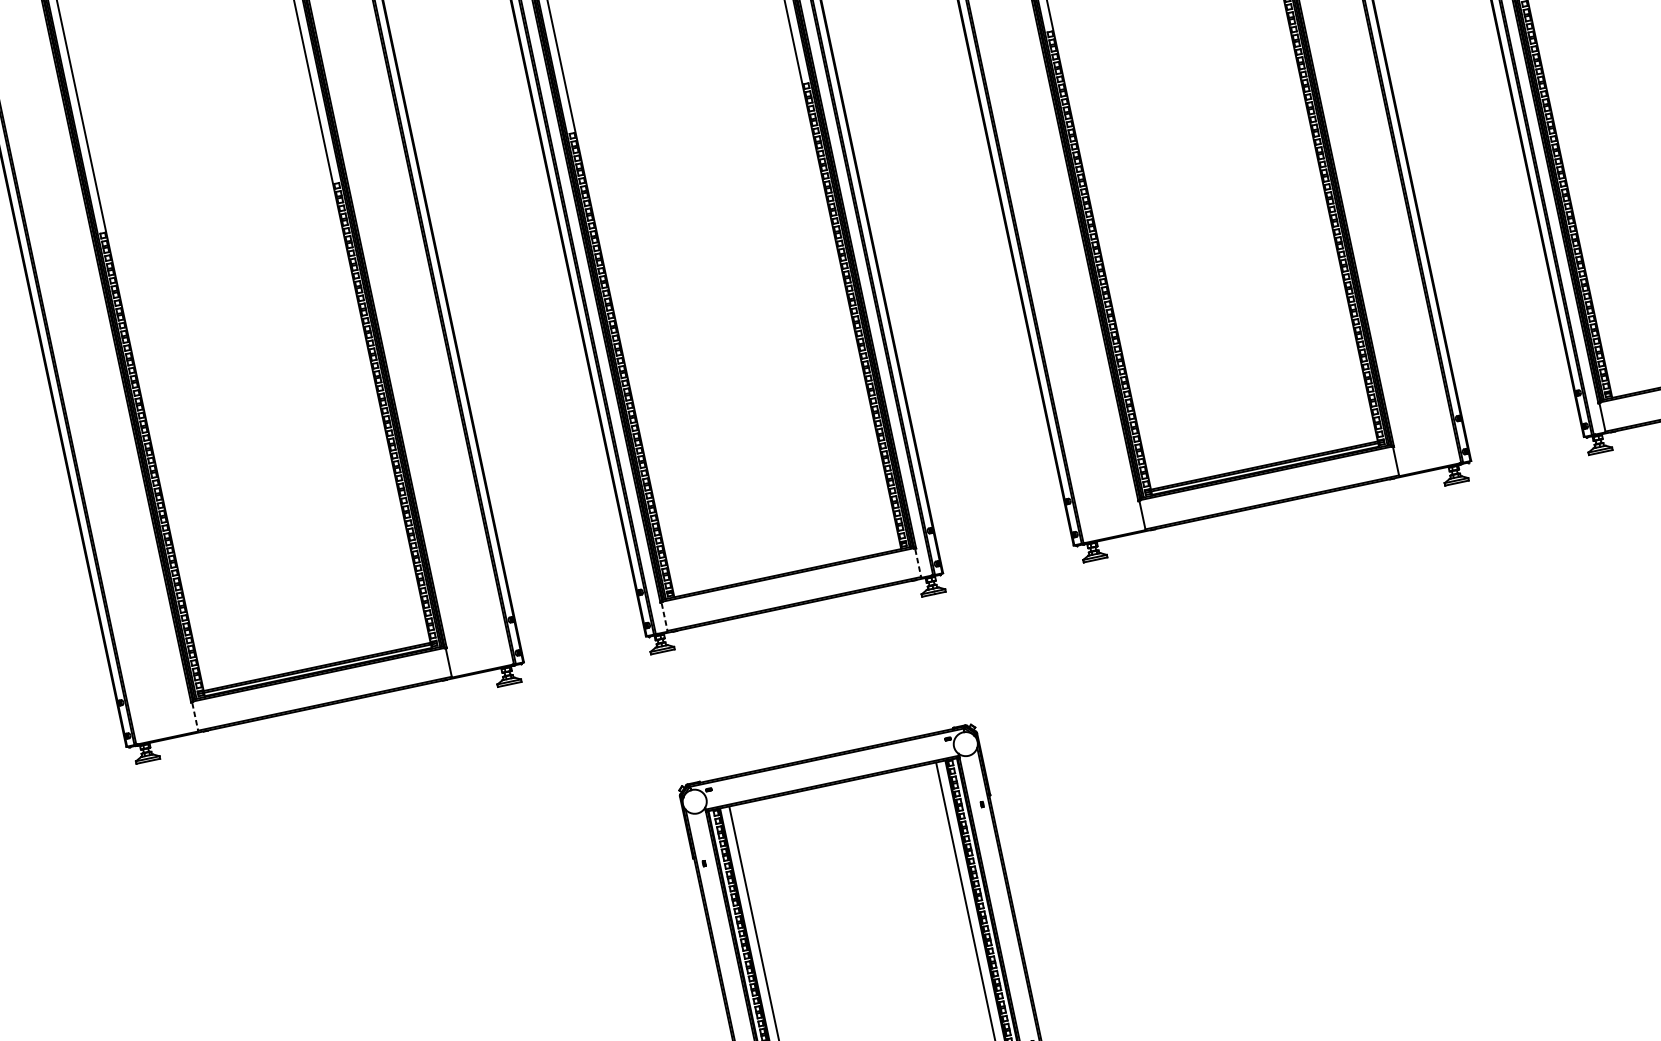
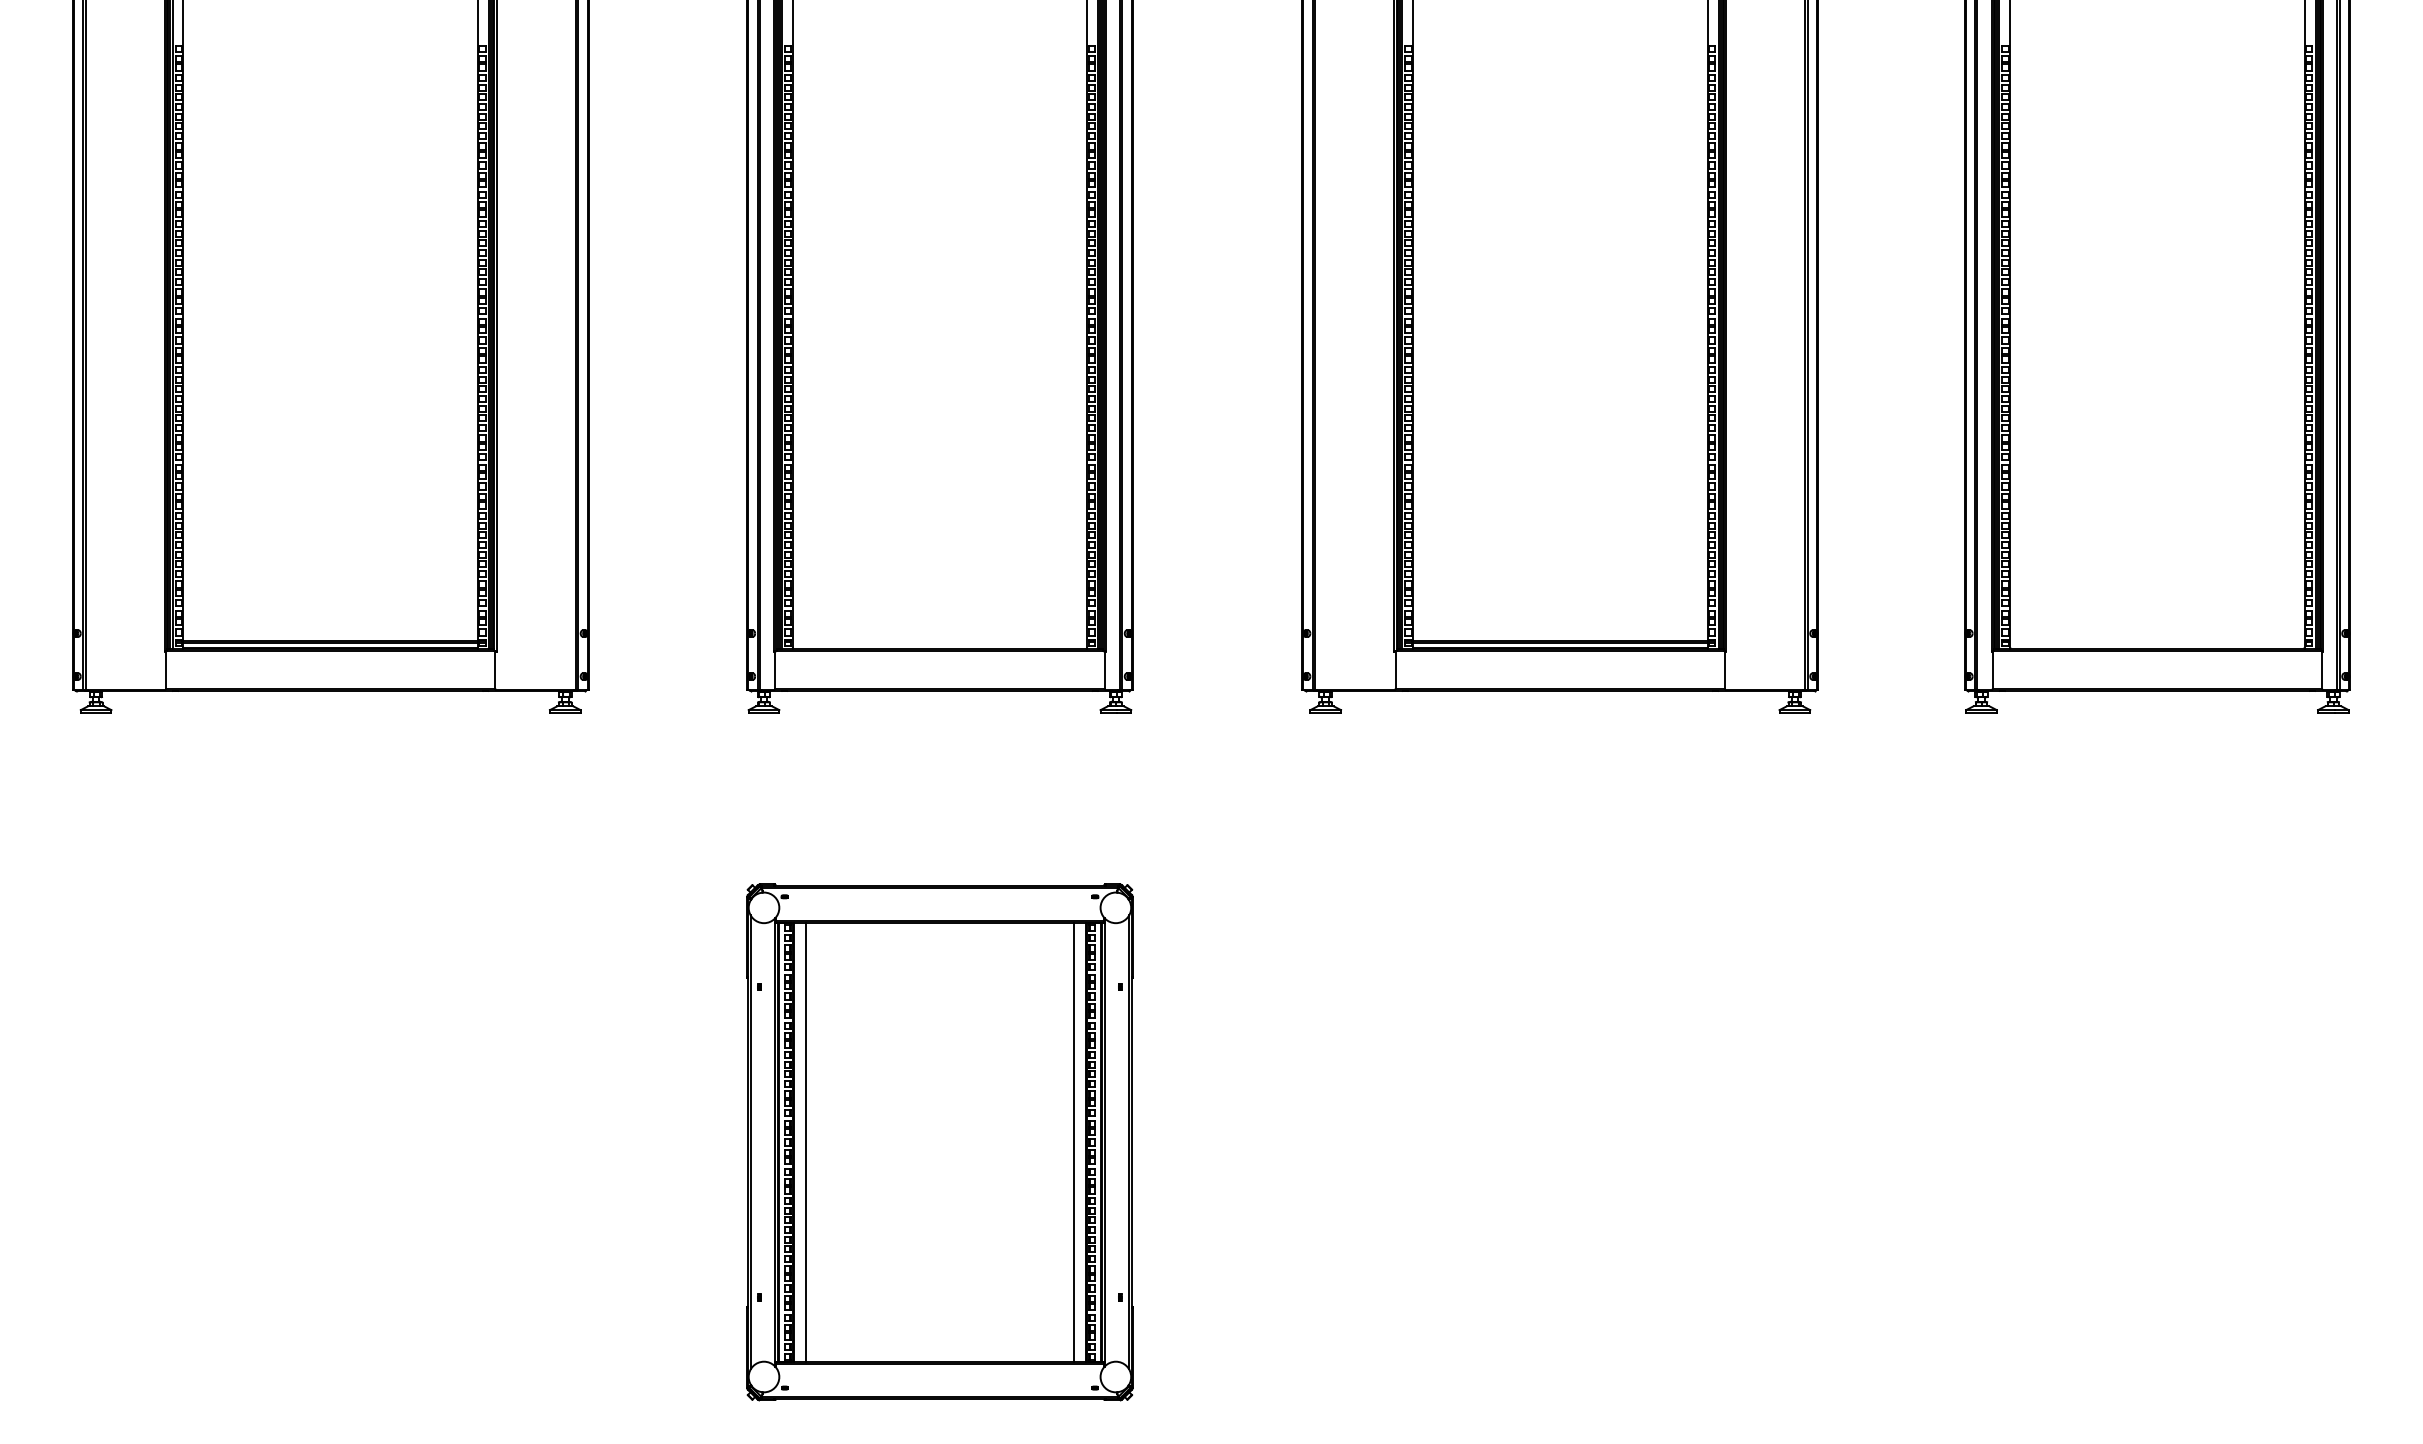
line: (918, 563) -> (1104, 670), dashed -> solid
line: (664, 616) -> (775, 670), dashed -> solid
line: (195, 716) -> (166, 670), dashed -> solid

